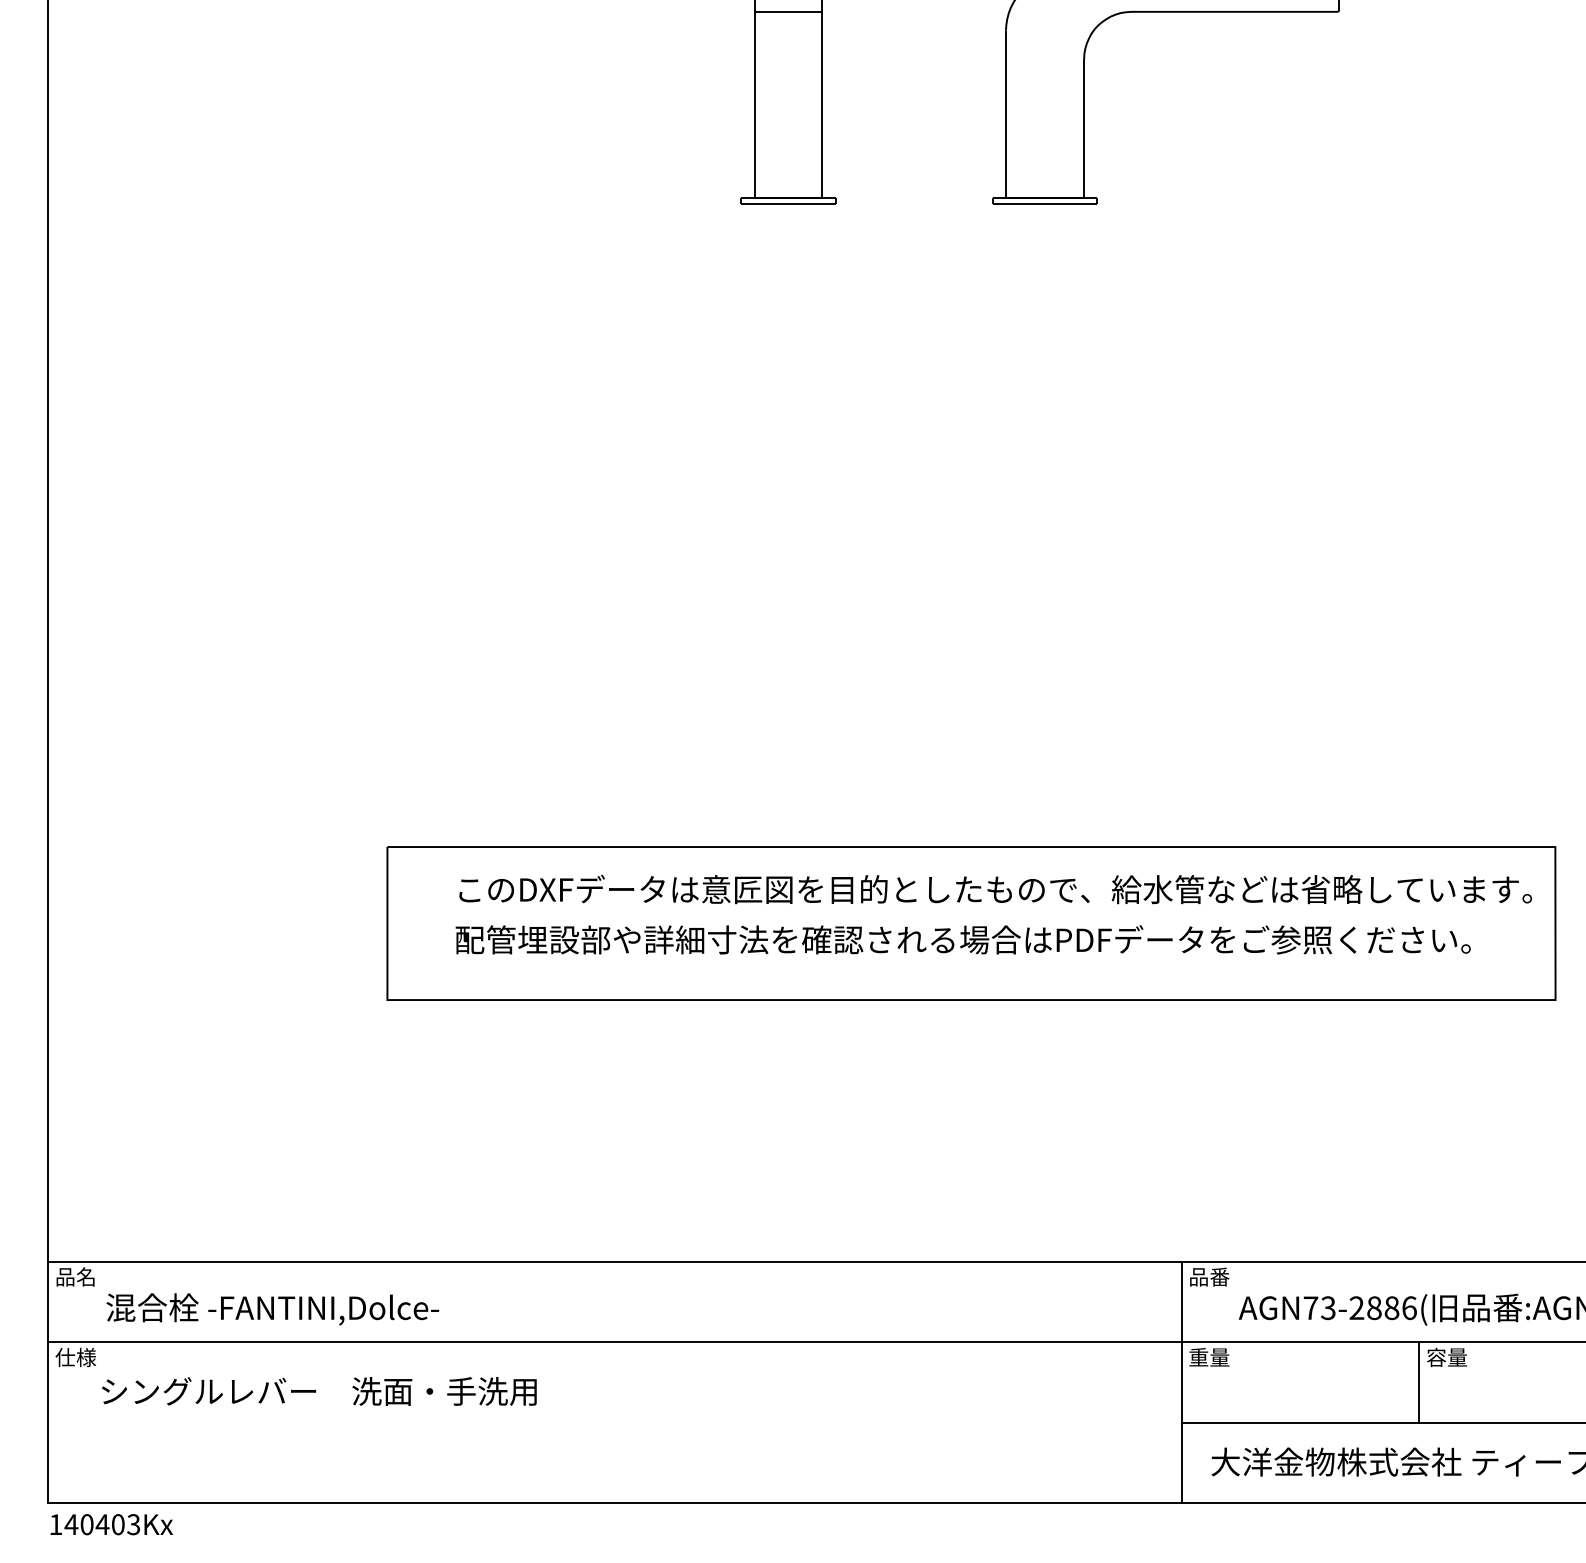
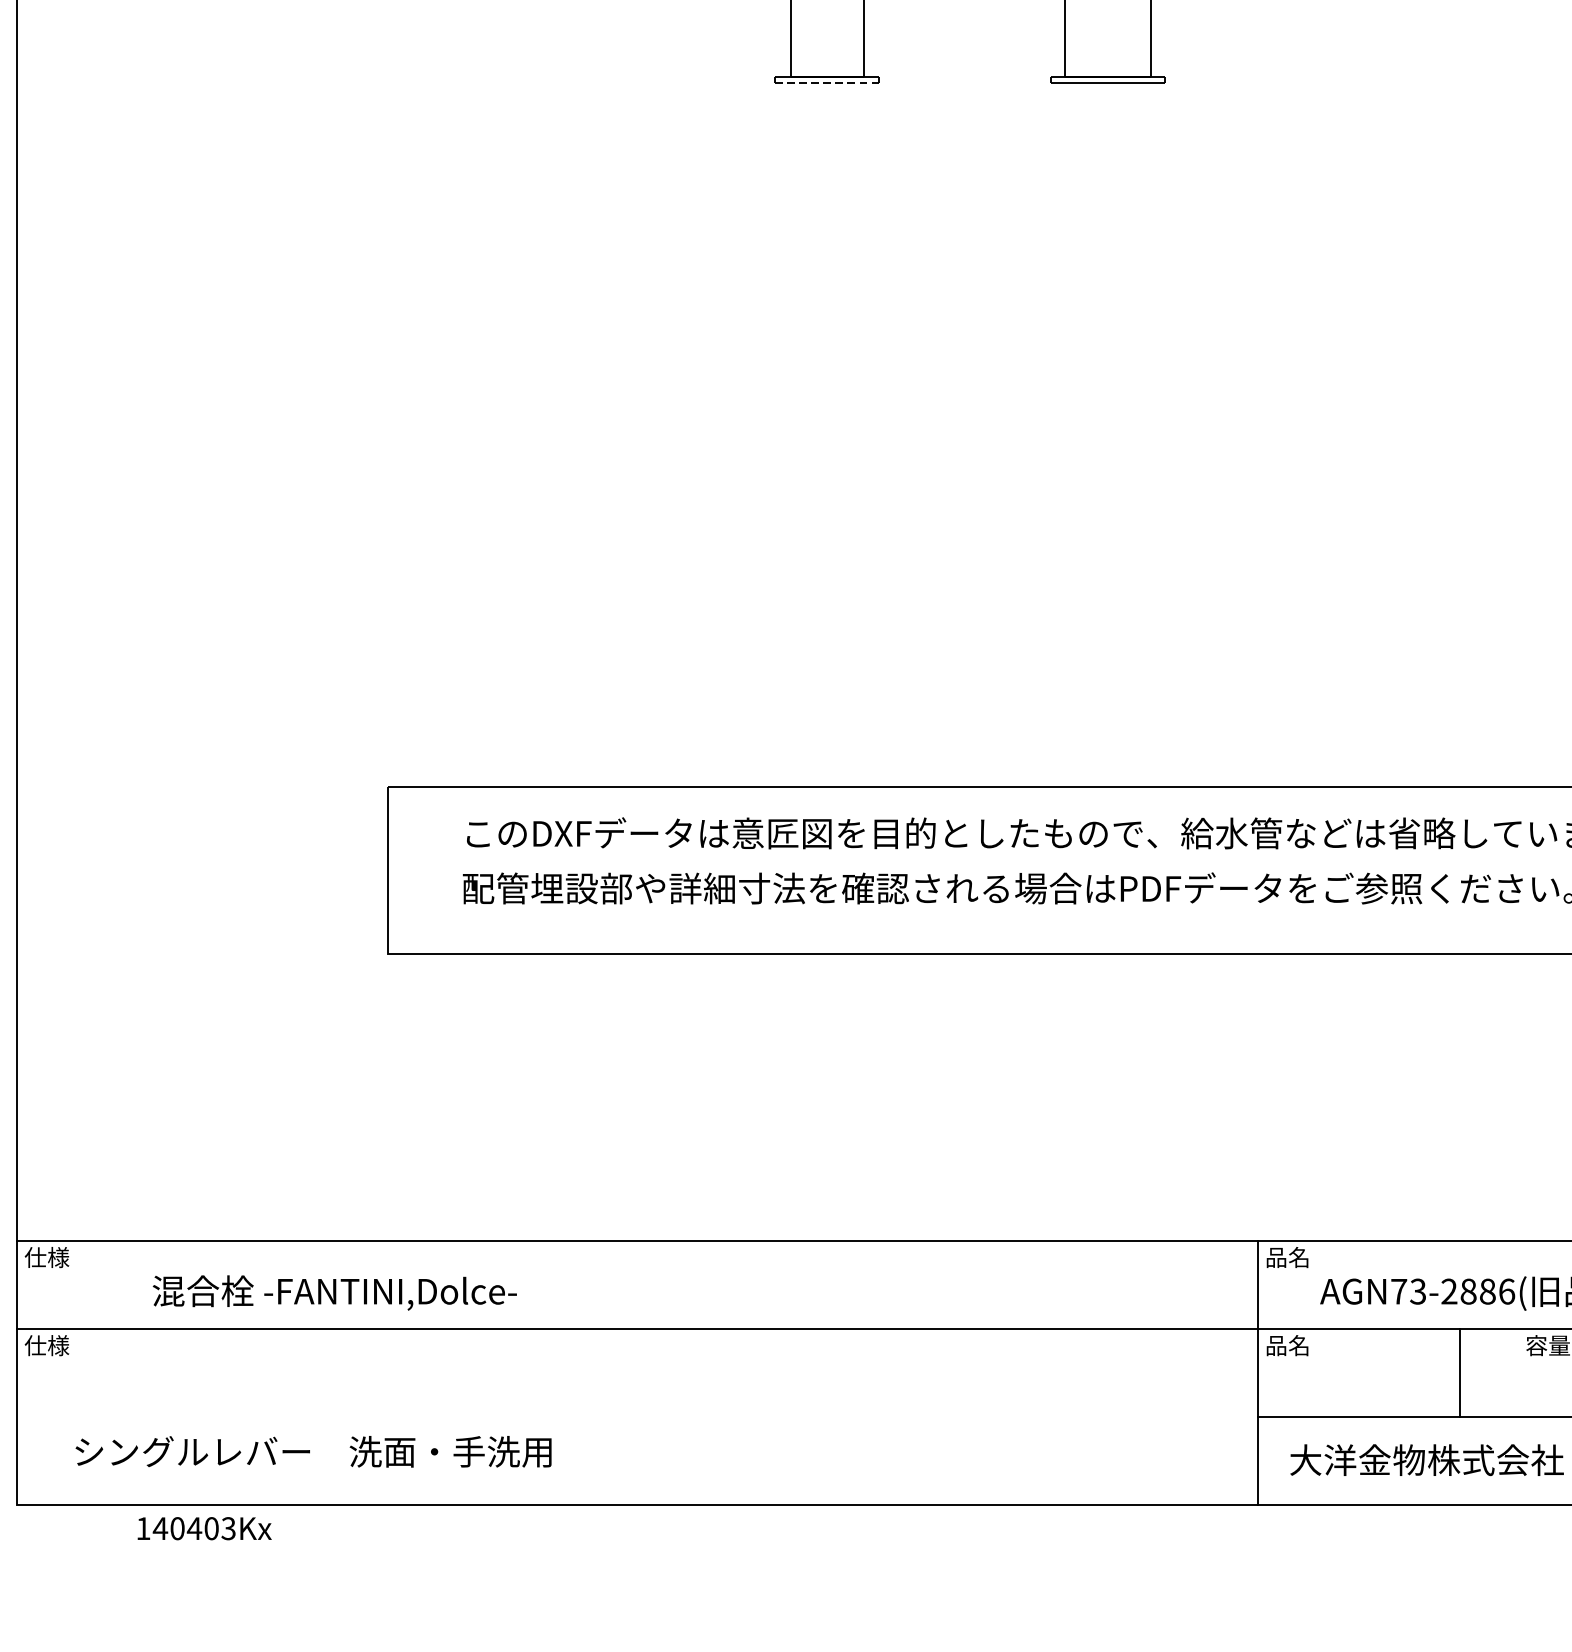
line: (788, 204) -> (827, 83), solid -> dashed
text: (75, 1276) -> (46, 1256), 品名 -> 仕様
text: (1219, 1276) -> (1298, 1256), 品番 -> 品名
text: (272, 1309) -> (334, 1293), moved
text: (1209, 1357) -> (1288, 1345), 重量 -> 品名
line: (1419, 1382) -> (1459, 1373), moved
text: (319, 1391) -> (313, 1451), moved
text: (111, 1524) -> (204, 1528), moved

